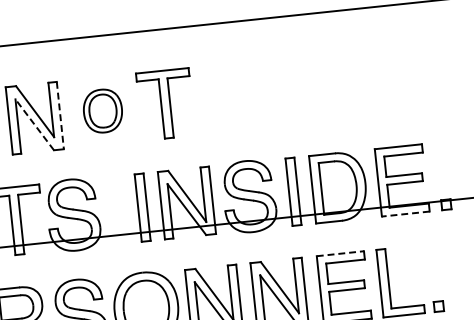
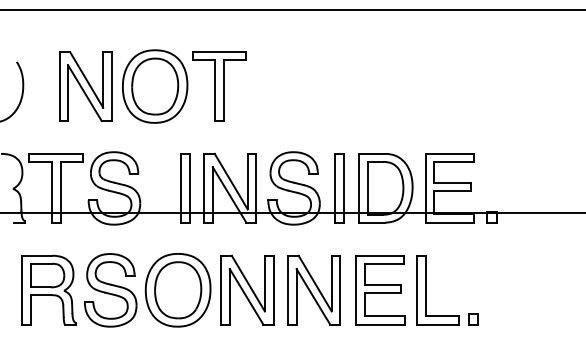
part: (103, 111) -> (155, 86), size x1.67
line: (60, 116) -> (111, 87), dashed -> solid
line: (34, 124) -> (84, 92), dashed -> solid
line: (405, 213) -> (449, 222), dashed -> solid
line: (341, 253) -> (380, 255), dashed -> solid

